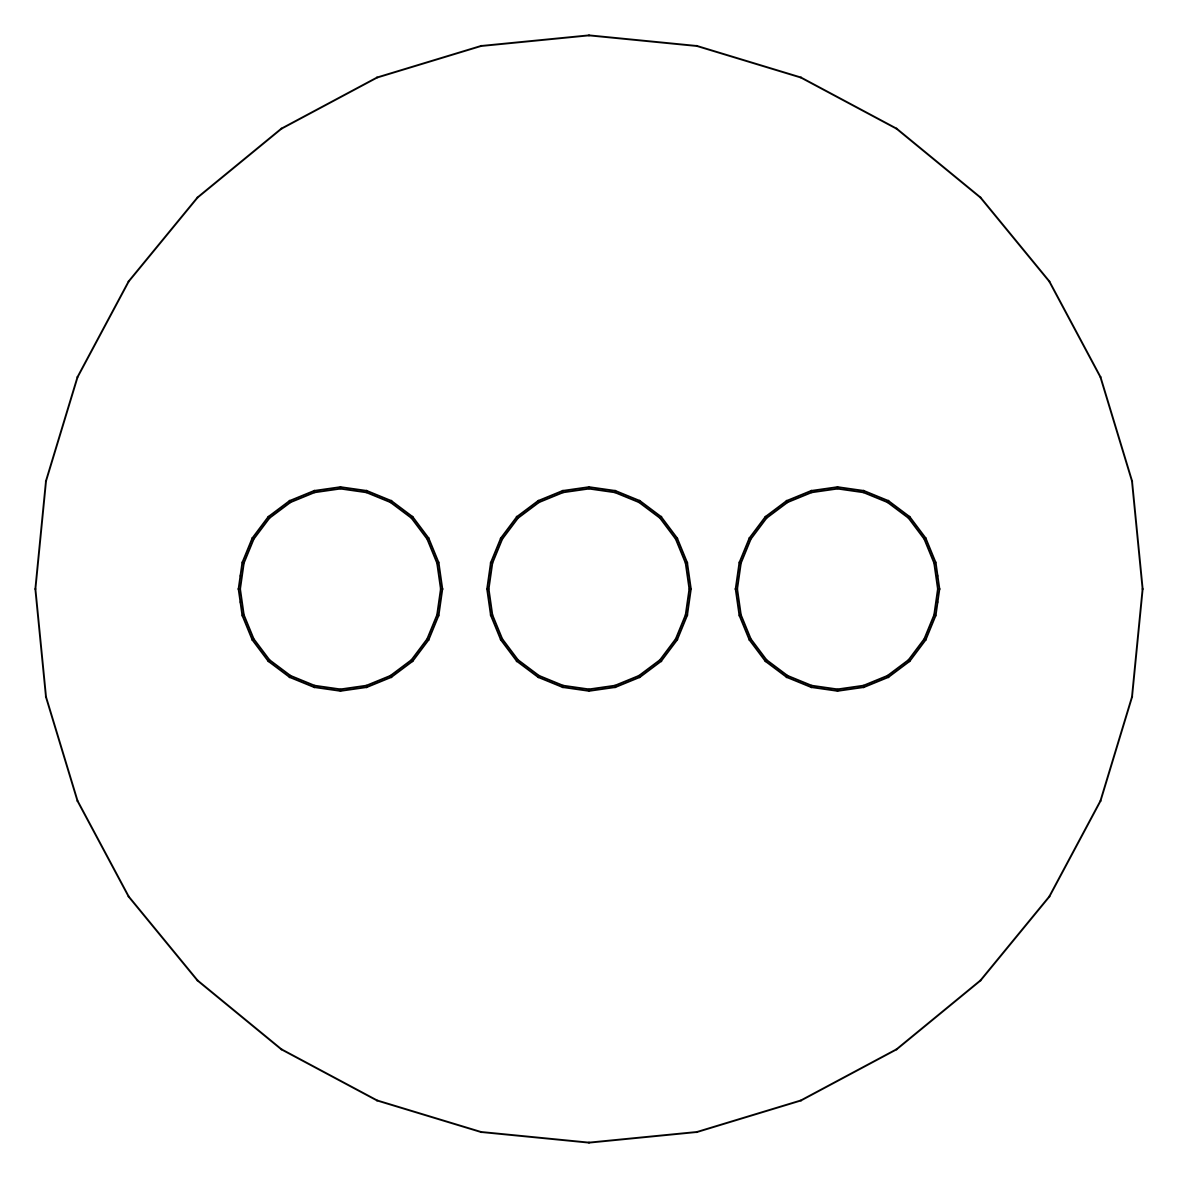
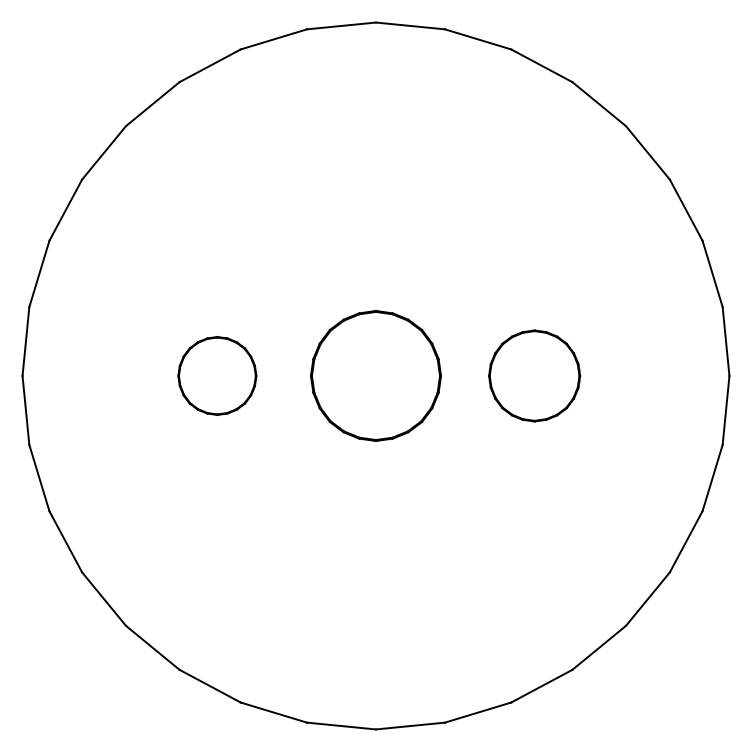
part: (340, 588) -> (217, 375), size x0.6
part: (837, 588) -> (534, 375), size x0.7

